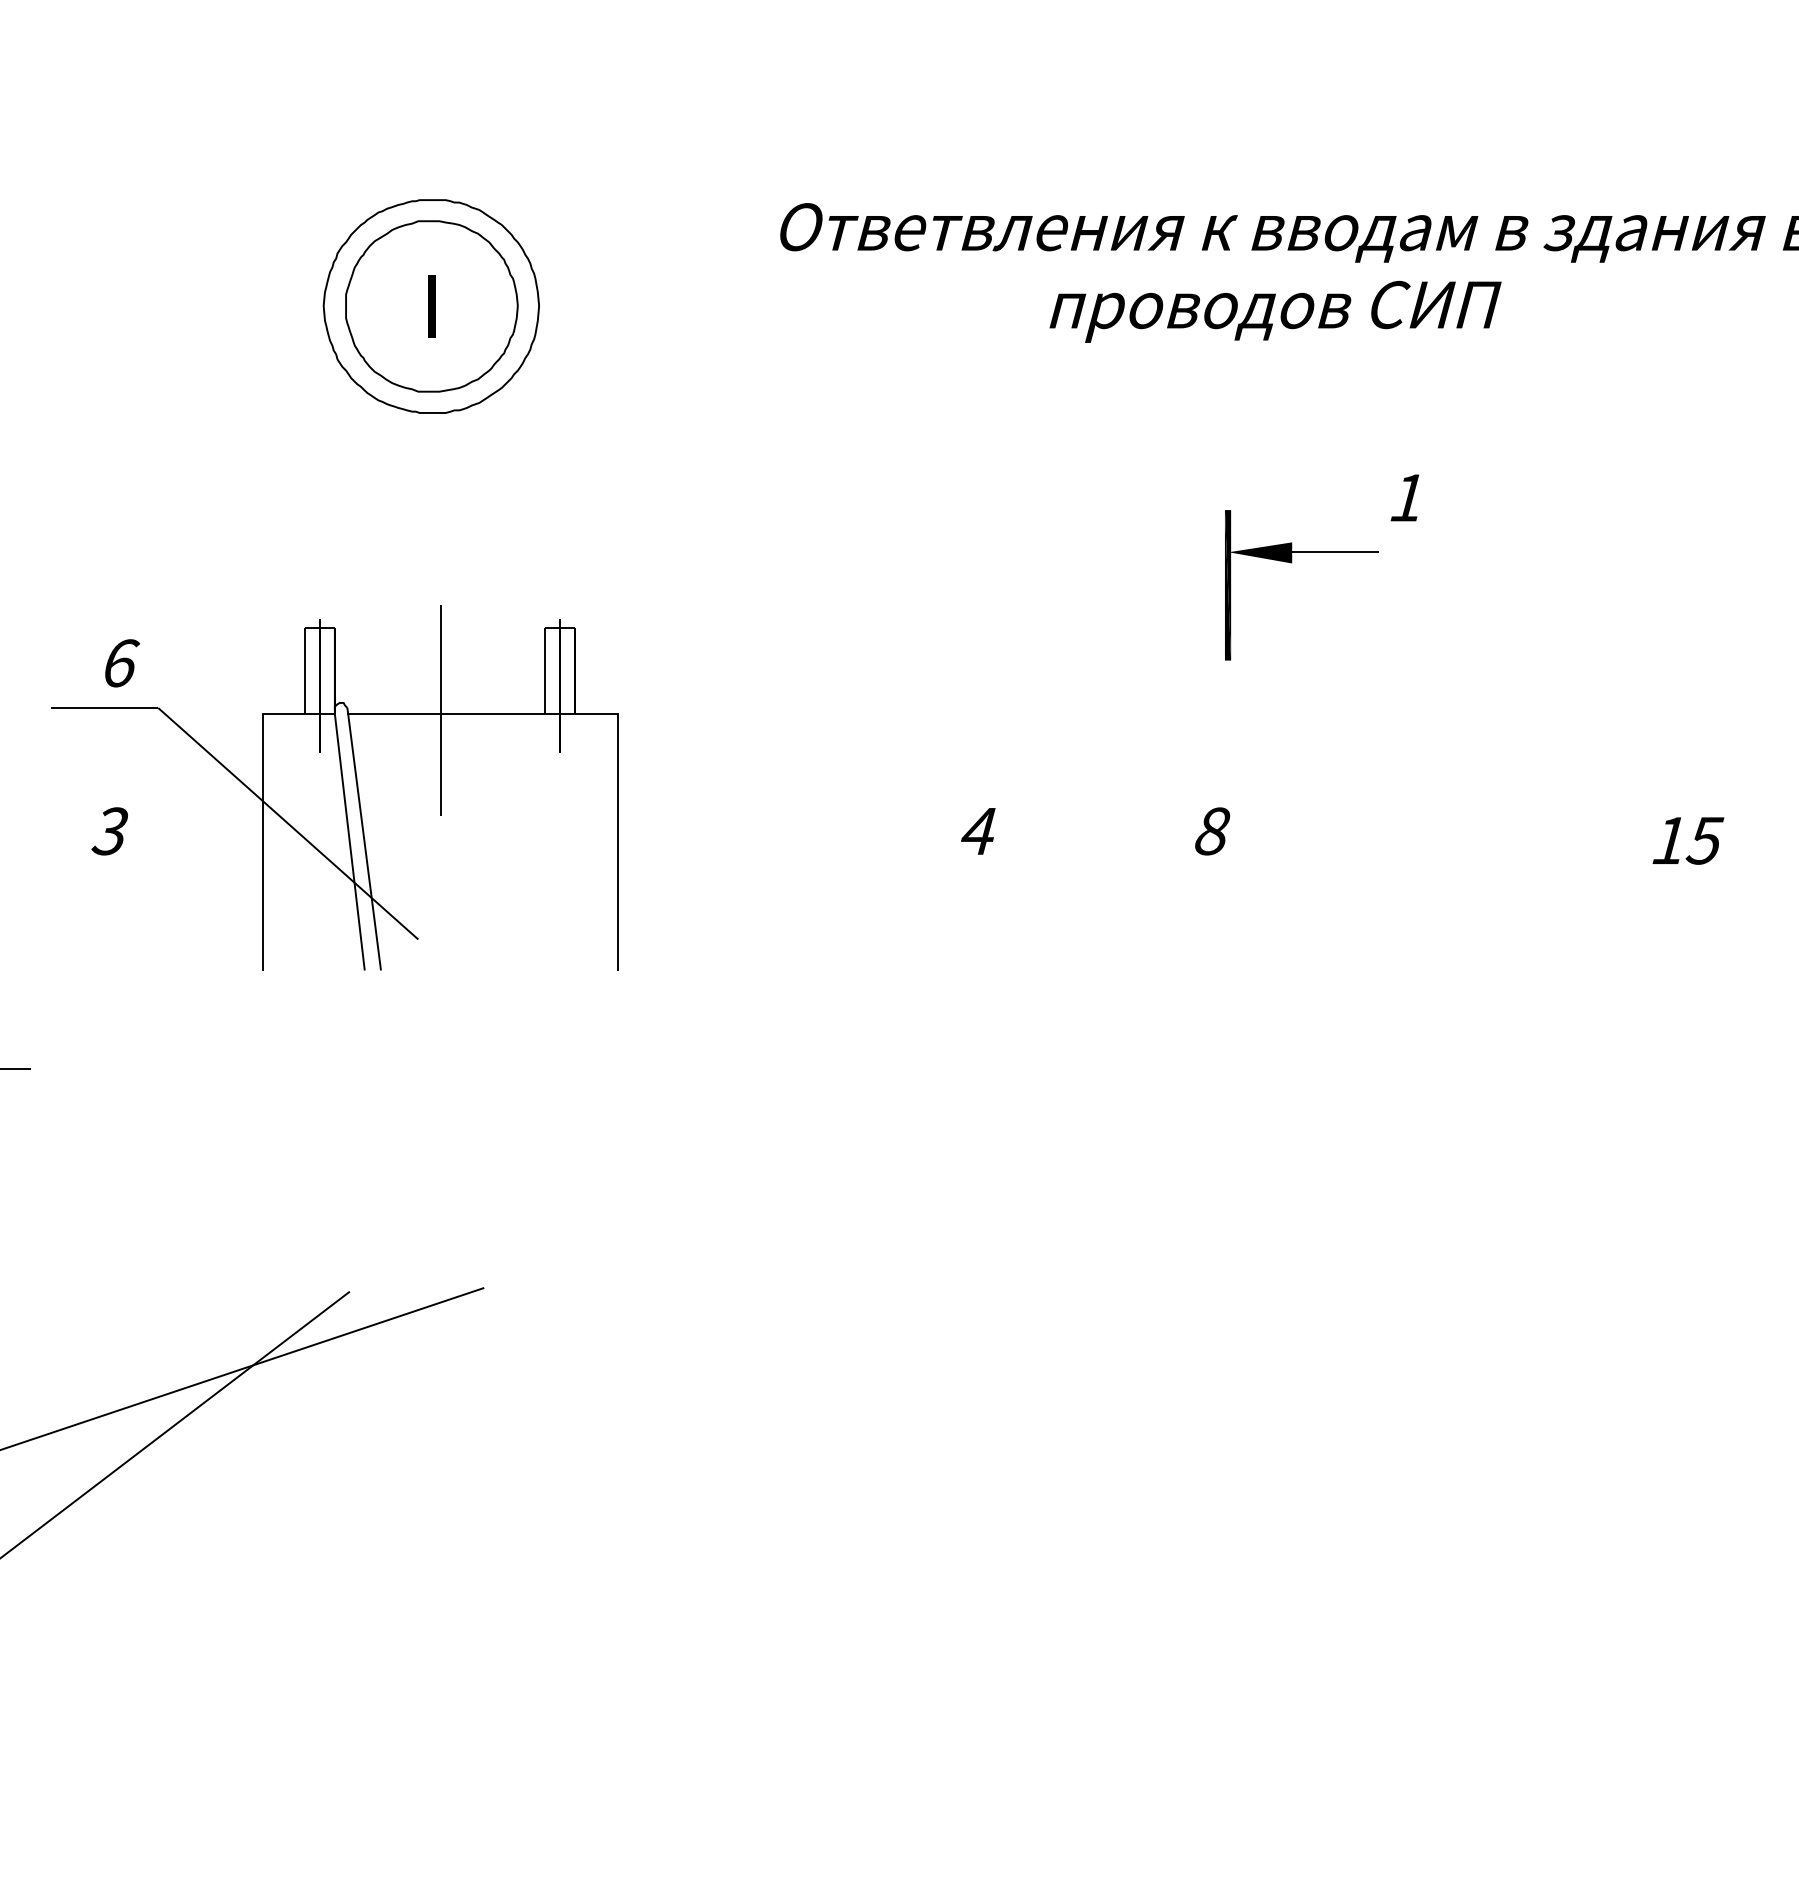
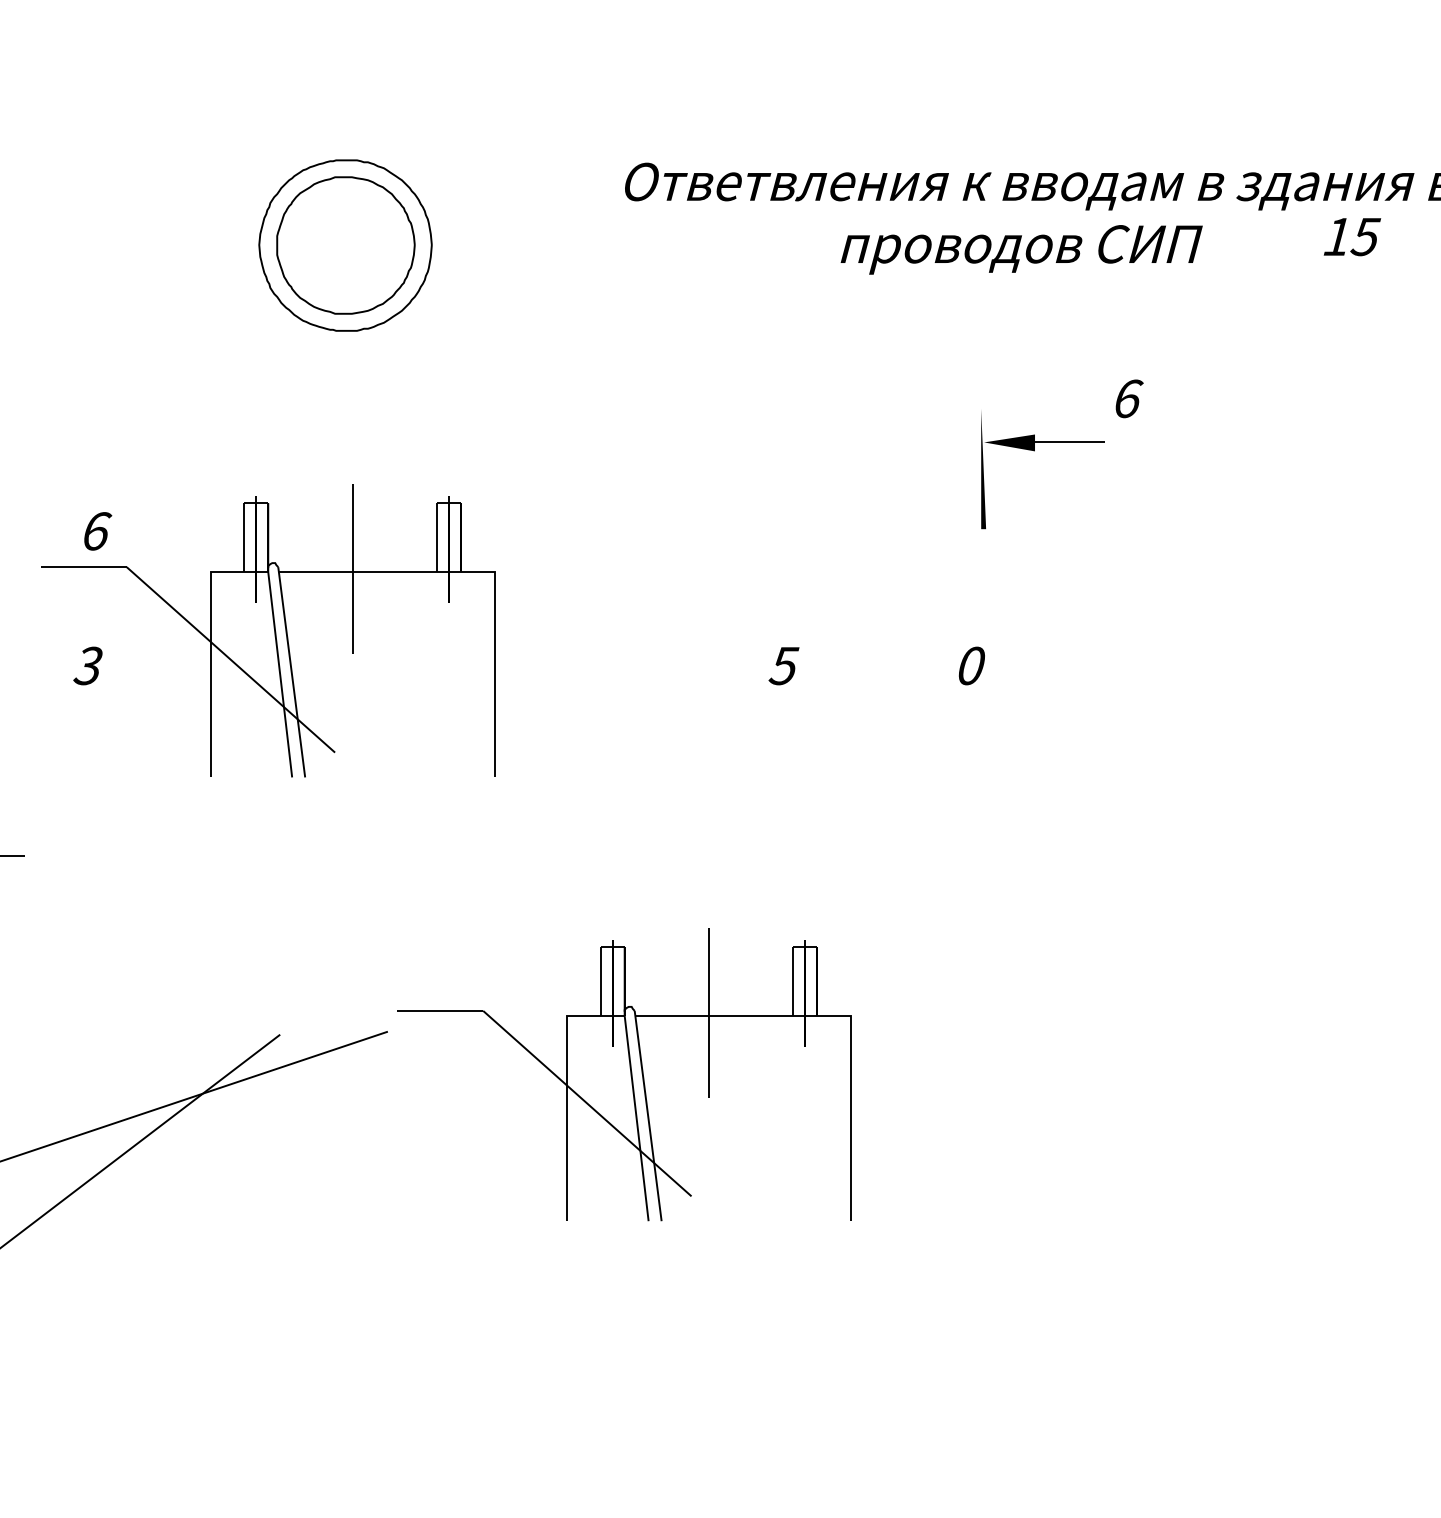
fill: (431, 306) -> (345, 245), removed
text: (1408, 497) -> (1128, 398), 1 -> 6
fill: (1227, 585) -> (983, 469), removed
text: (978, 831) -> (783, 666), 4 -> 5
text: (1212, 831) -> (971, 666), 8 -> 0
text: (1688, 840) -> (1352, 236), moved
part: (779, 1341) -> (624, 1074), added

